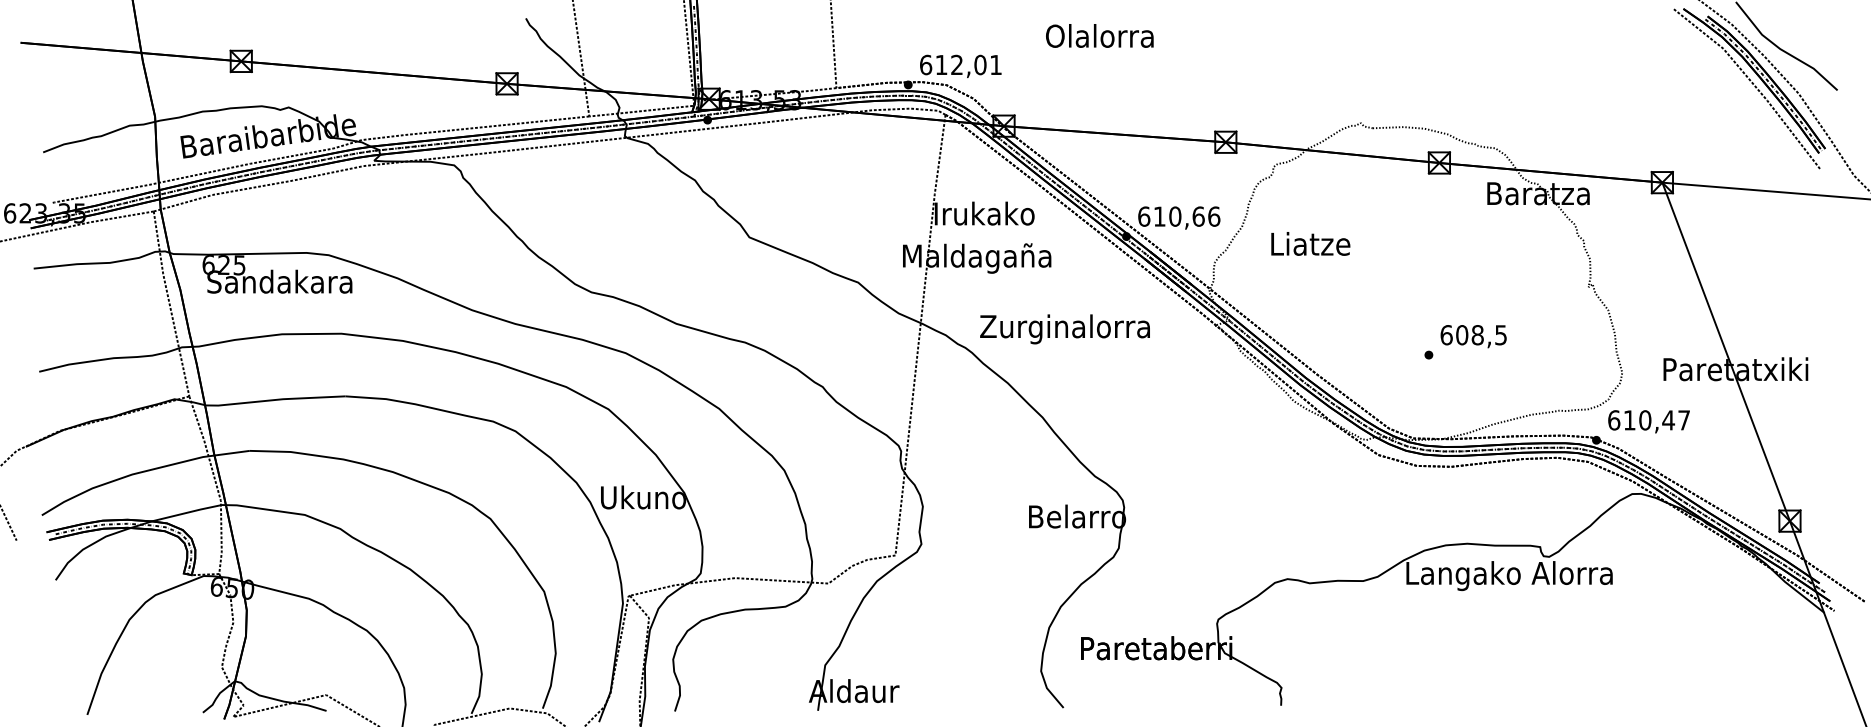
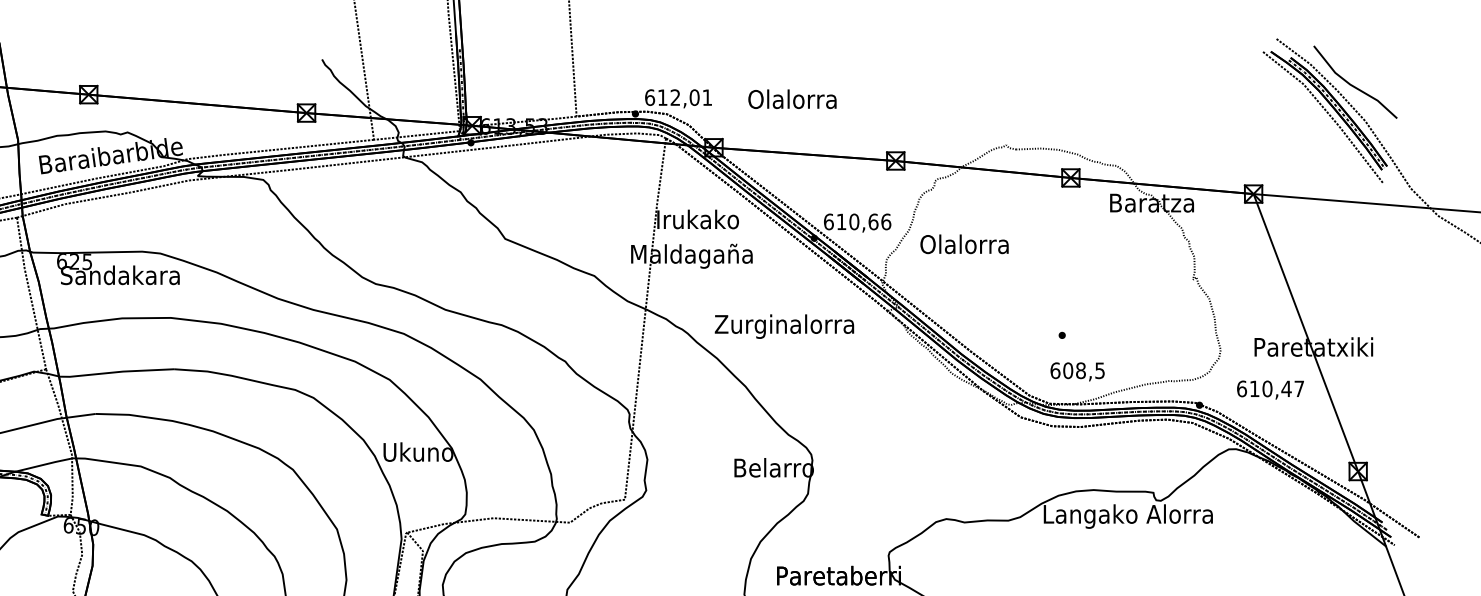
text: (1099, 35) -> (792, 98), moved
text: (1309, 243) -> (964, 243), Liatze -> Olalorra
text: (1064, 329) -> (784, 326), moved
text: (1473, 336) -> (1077, 371), moved
text: (1648, 421) -> (1270, 389), moved

